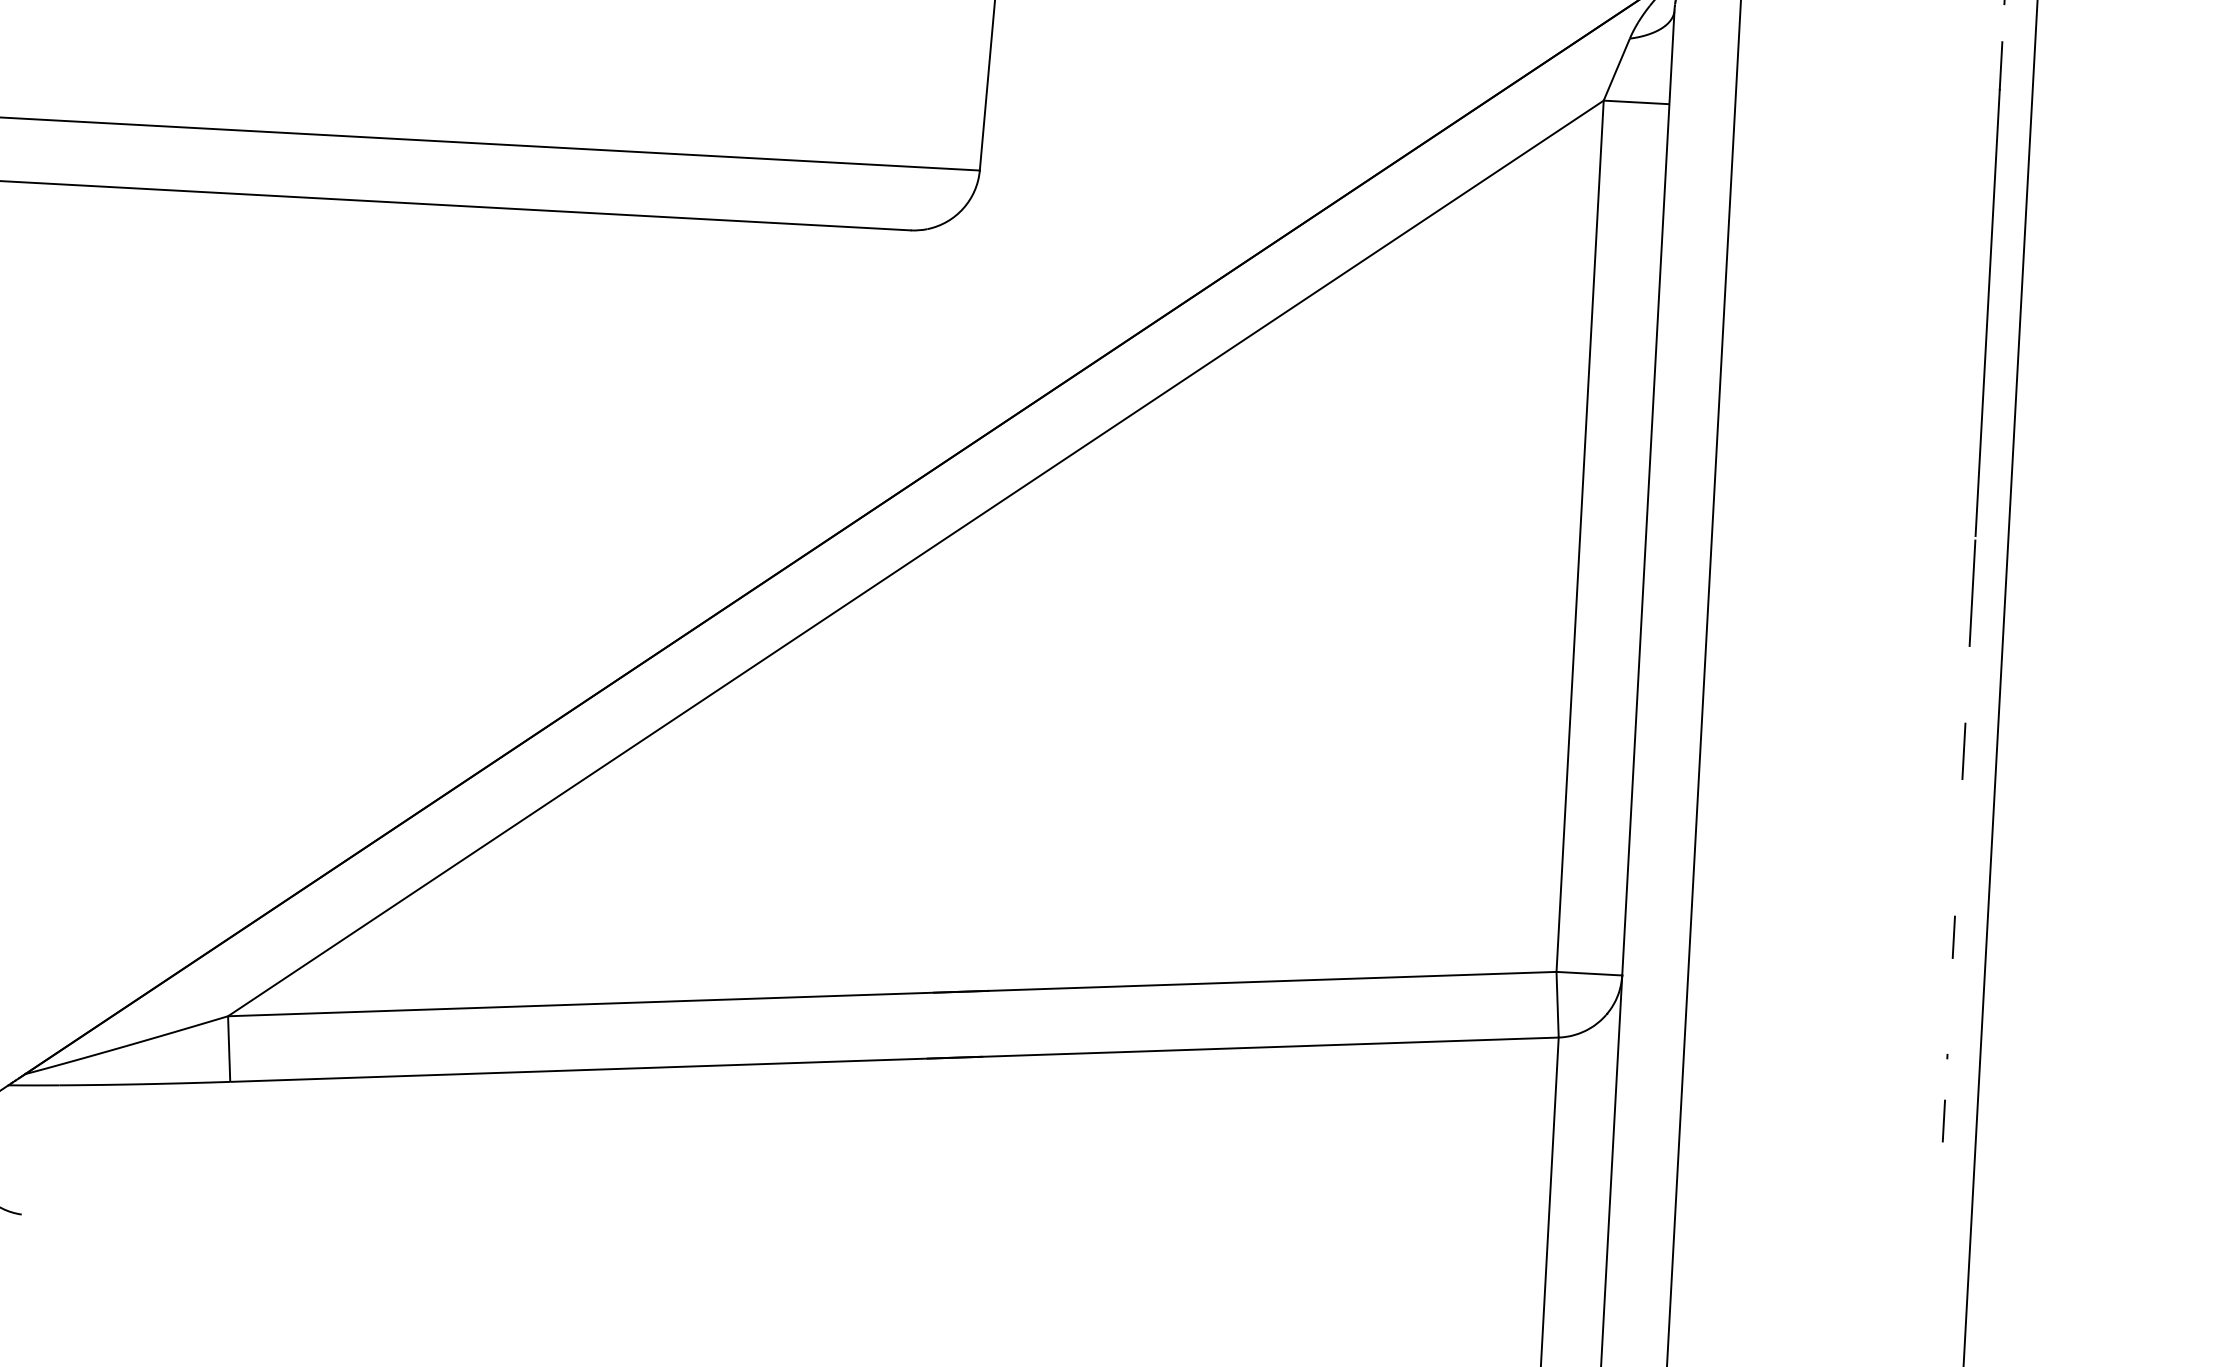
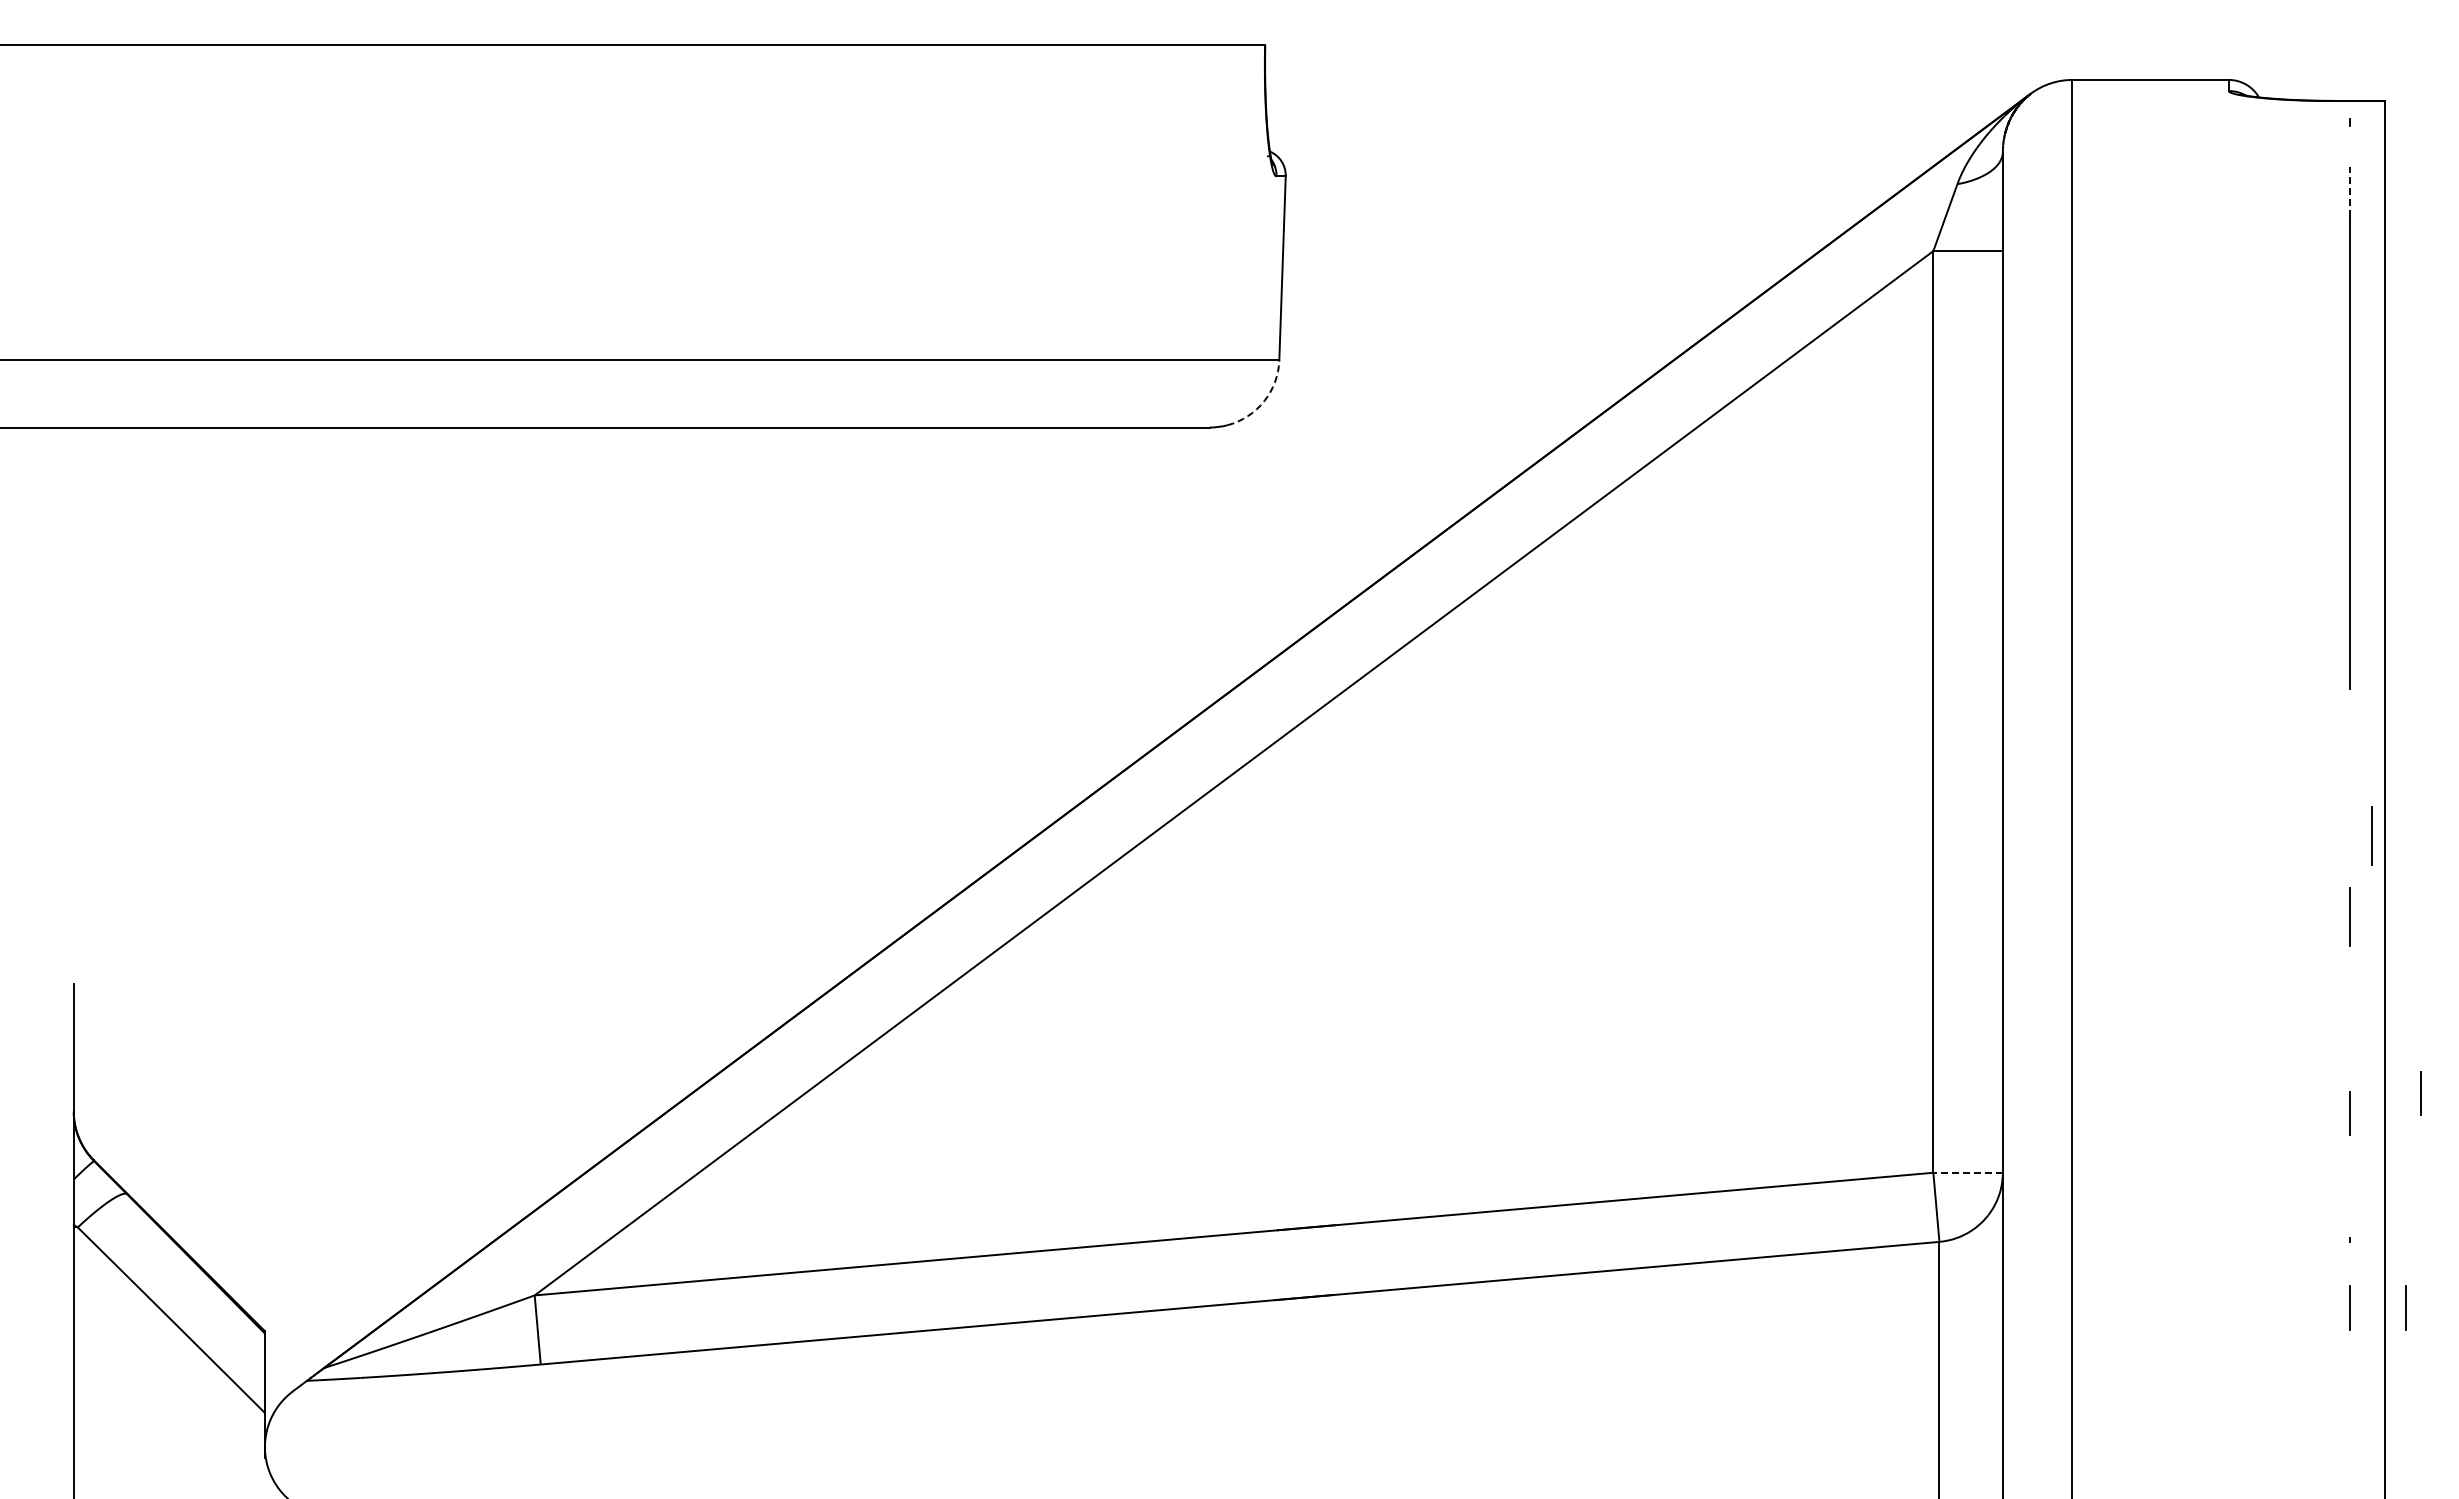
line: (2001, 65) -> (2350, 191), solid -> dashed
arc: (963, 208) -> (1264, 401), solid -> dashed
line: (1972, 593) -> (2350, 749), removed
line: (1987, 675) -> (2371, 835), added
line: (2021, 921) -> (2420, 1093), added
line: (1589, 973) -> (1968, 1172), solid -> dashed
line: (1995, 1123) -> (2405, 1307), added

